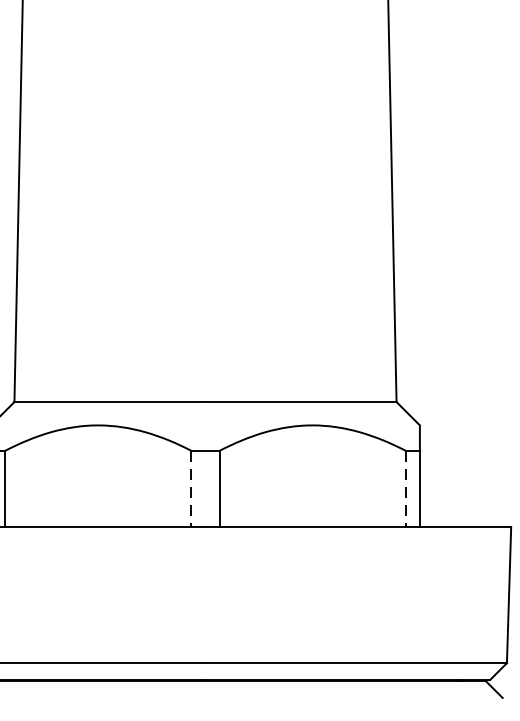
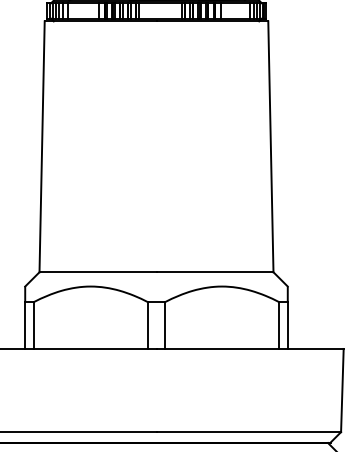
line: (190, 490) -> (147, 326), dashed -> solid
line: (406, 490) -> (279, 326), dashed -> solid

